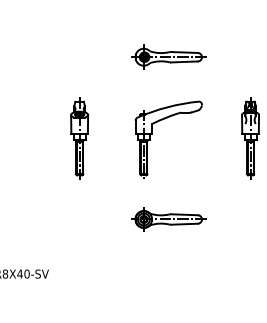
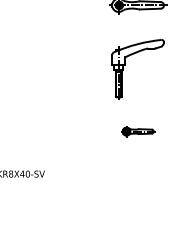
part: (79, 138) -> (68, 68), removed
part: (168, 219) -> (137, 131), size x0.6

